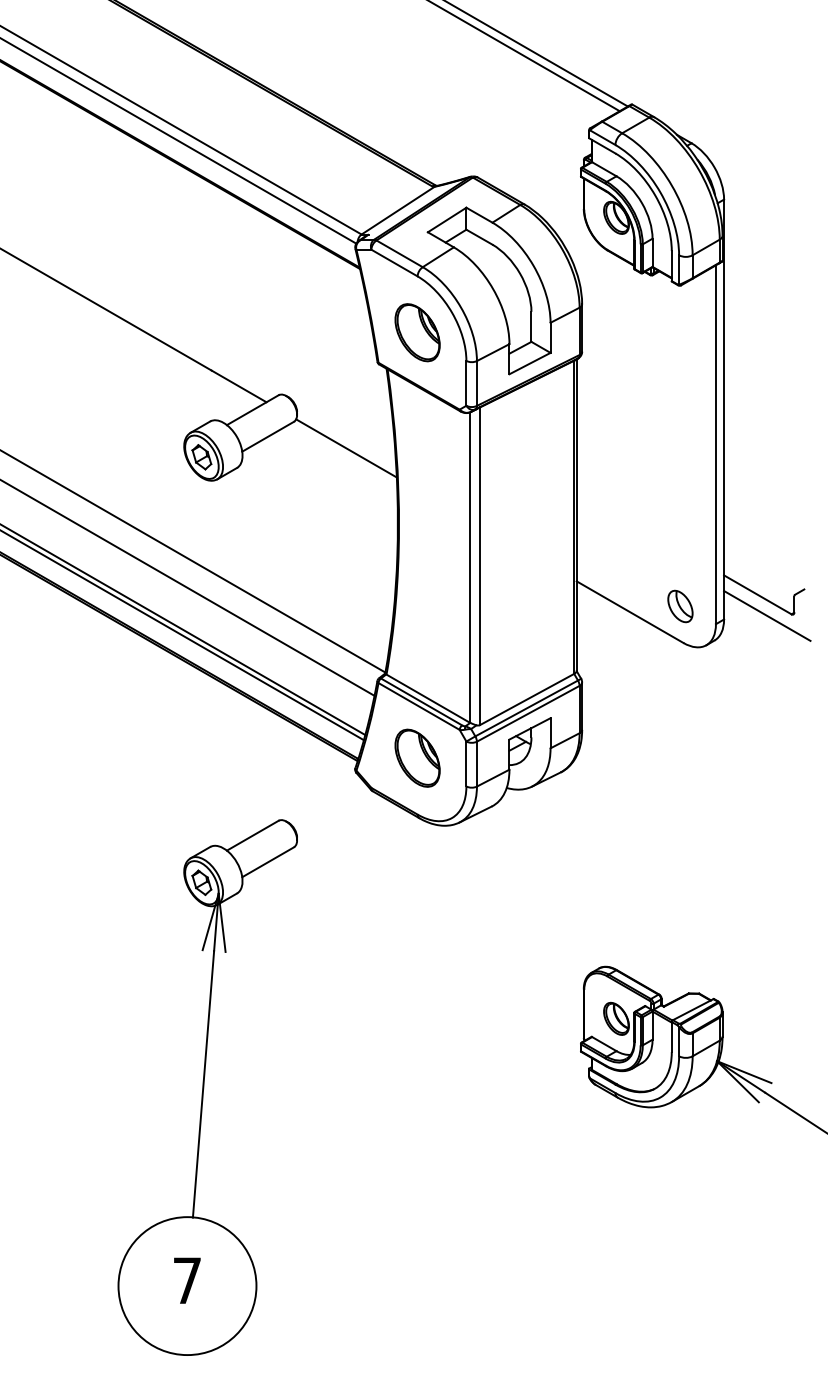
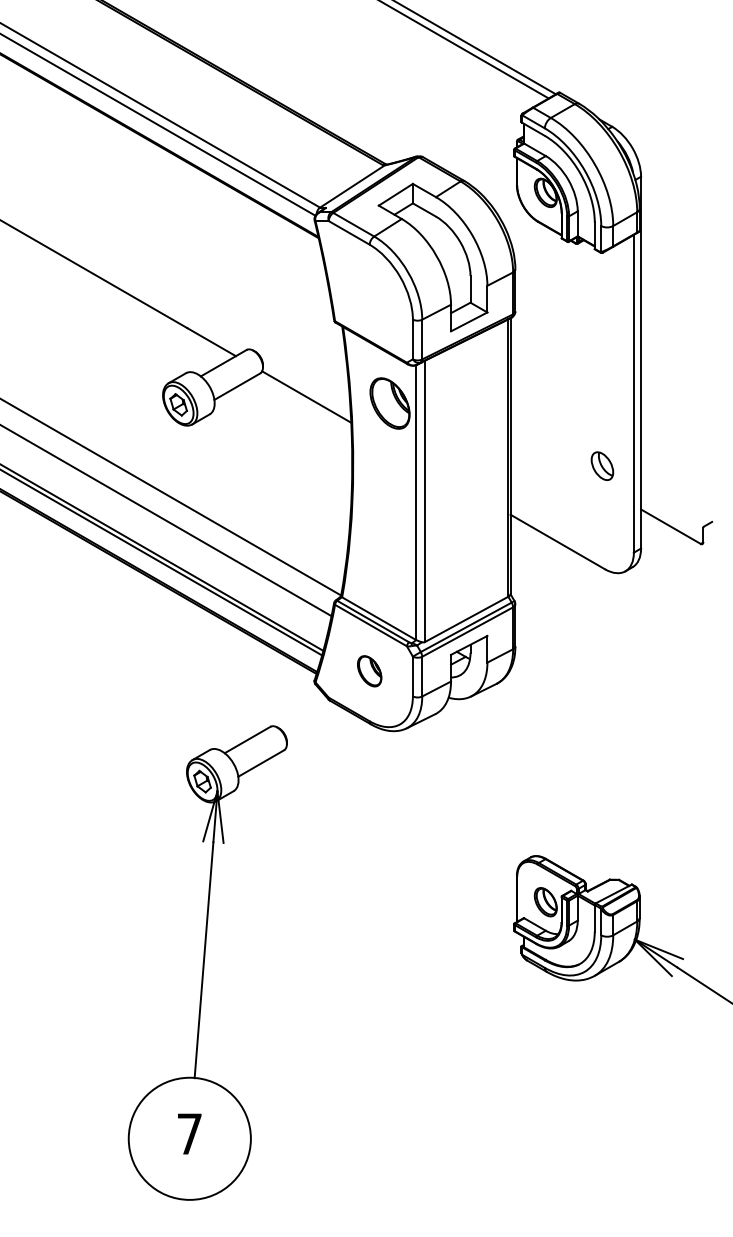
part: (417, 332) -> (389, 403), moved
part: (680, 606) -> (602, 466), moved
line: (767, 615) -> (679, 545), removed
part: (417, 757) -> (369, 670), size x0.6
part: (207, 1087) -> (207, 962), moved

